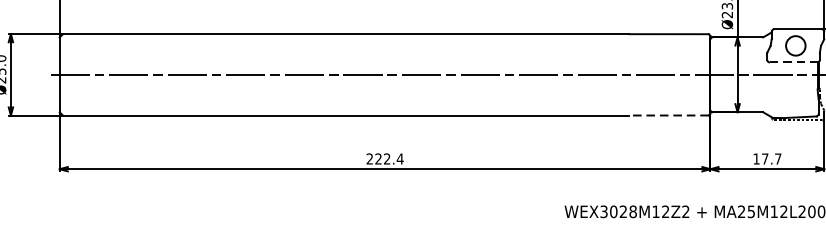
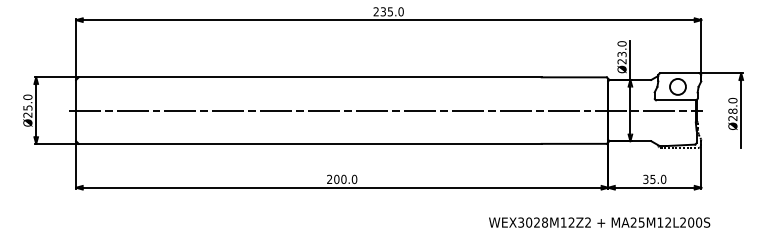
line: (793, 62) -> (676, 100), dashed -> solid
line: (669, 115) -> (574, 143), dashed -> solid
text: (389, 159) -> (345, 179), 222.4 -> 200.0
text: (767, 159) -> (654, 179), 17.7 -> 35.0

